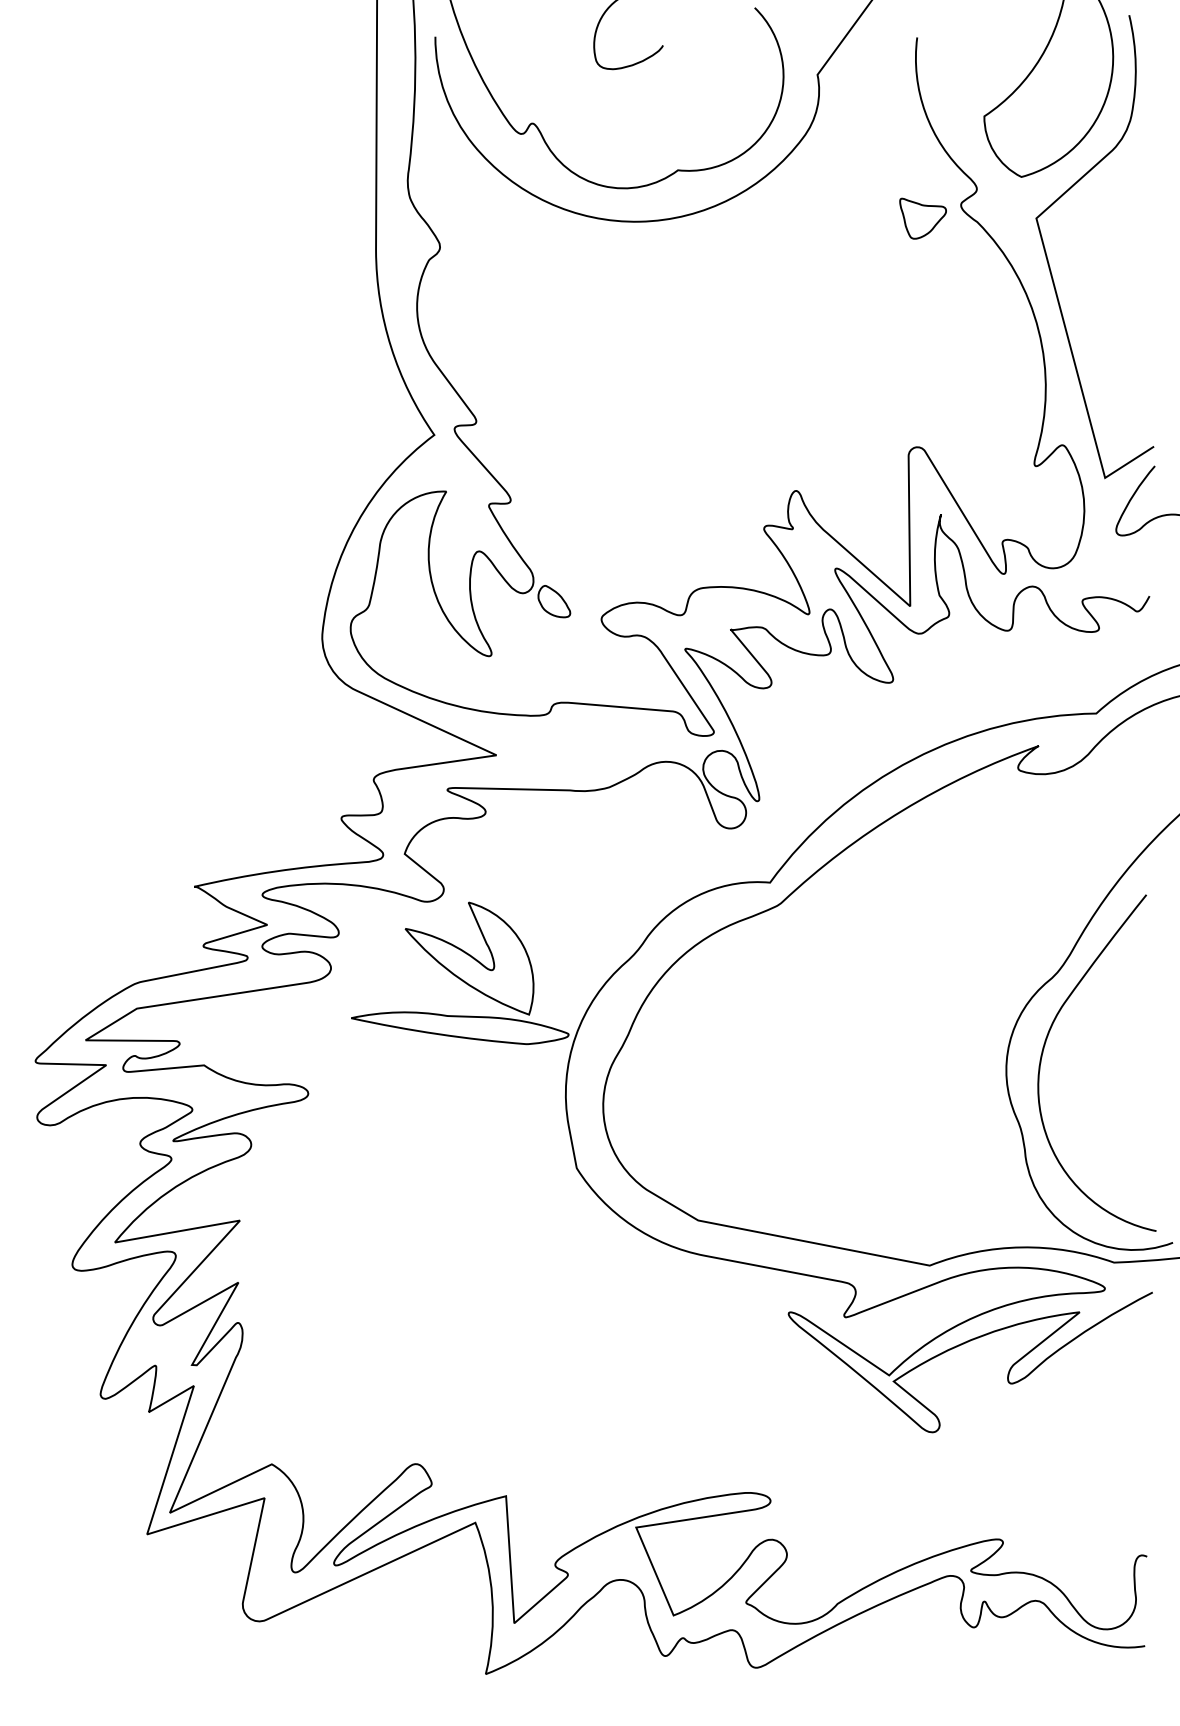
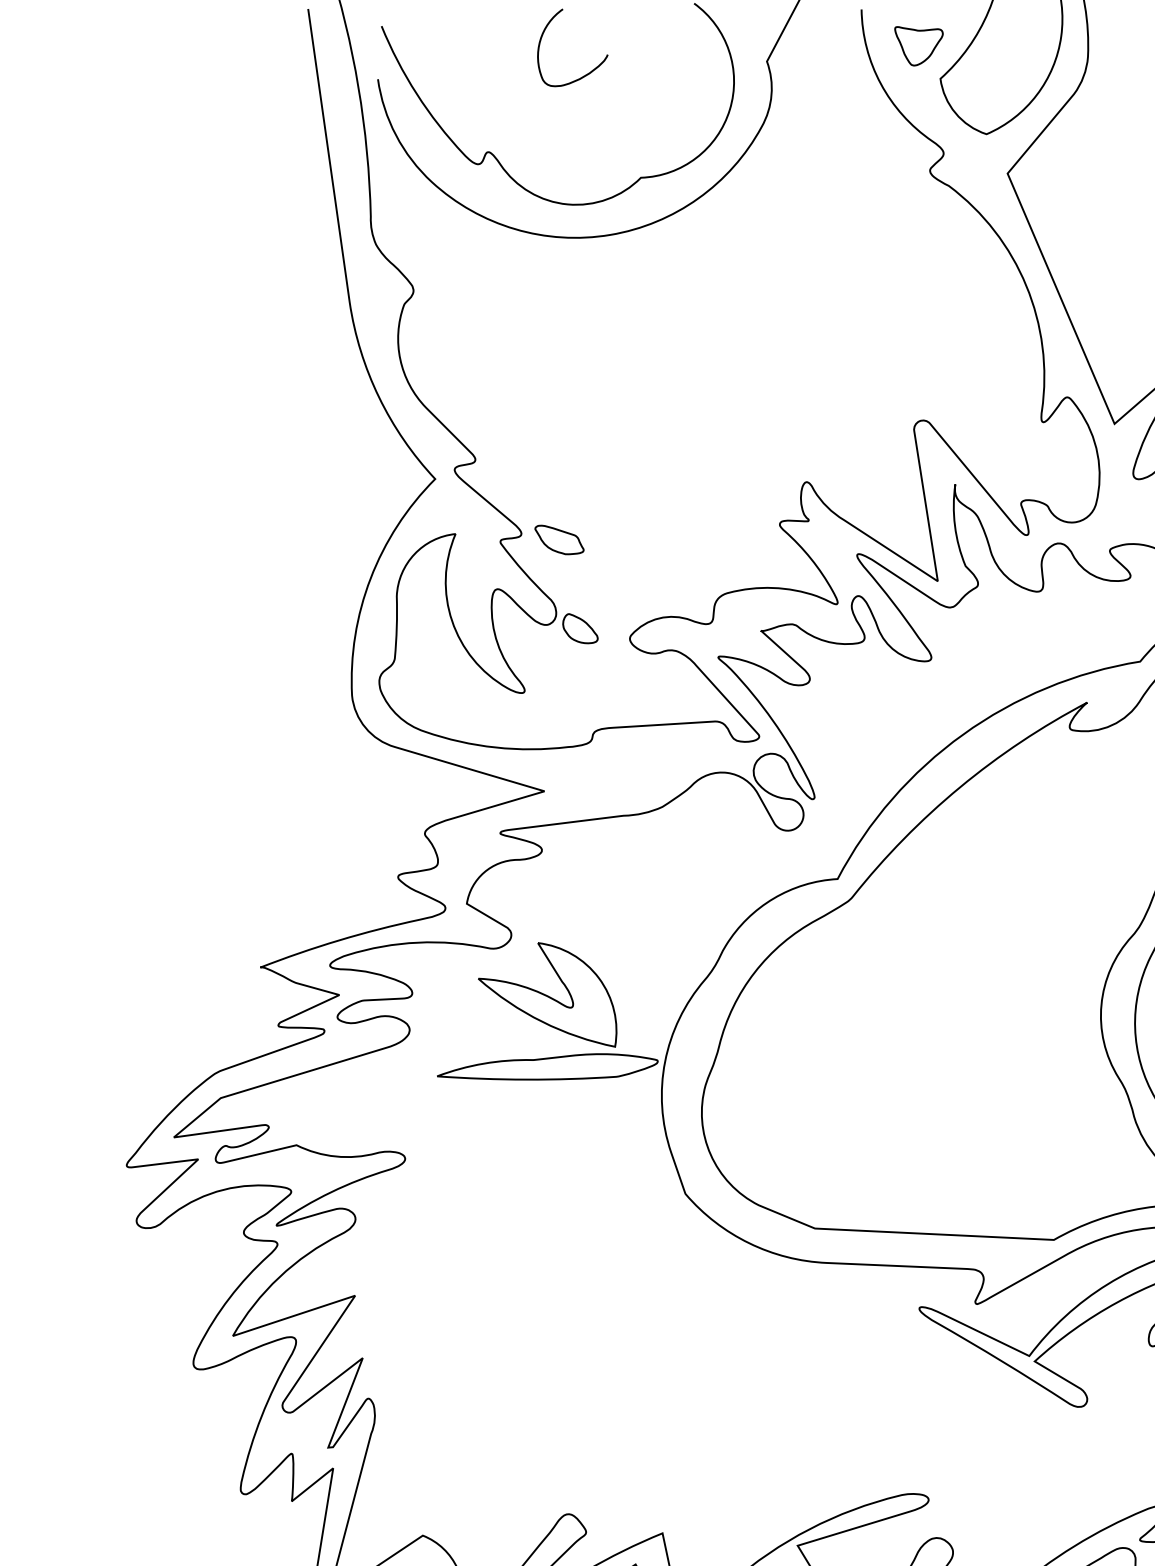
part: (922, 218) -> (920, 43), moved
part: (546, 511) -> (558, 539), added

